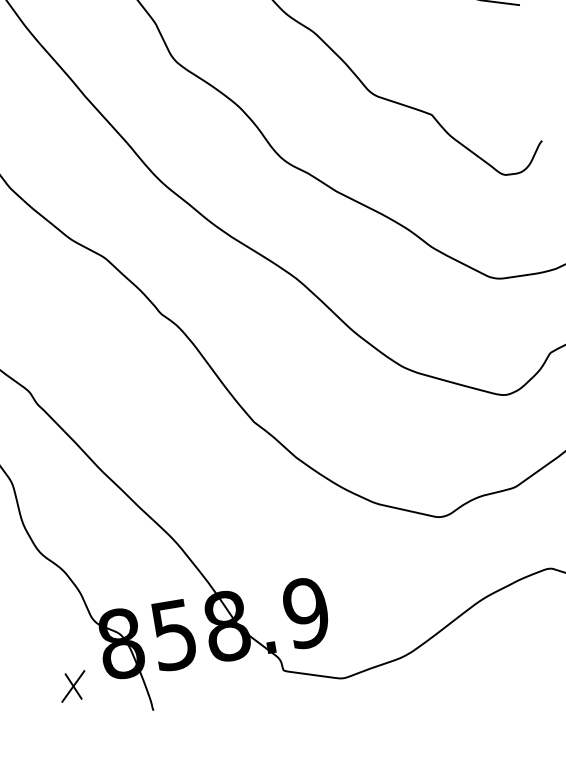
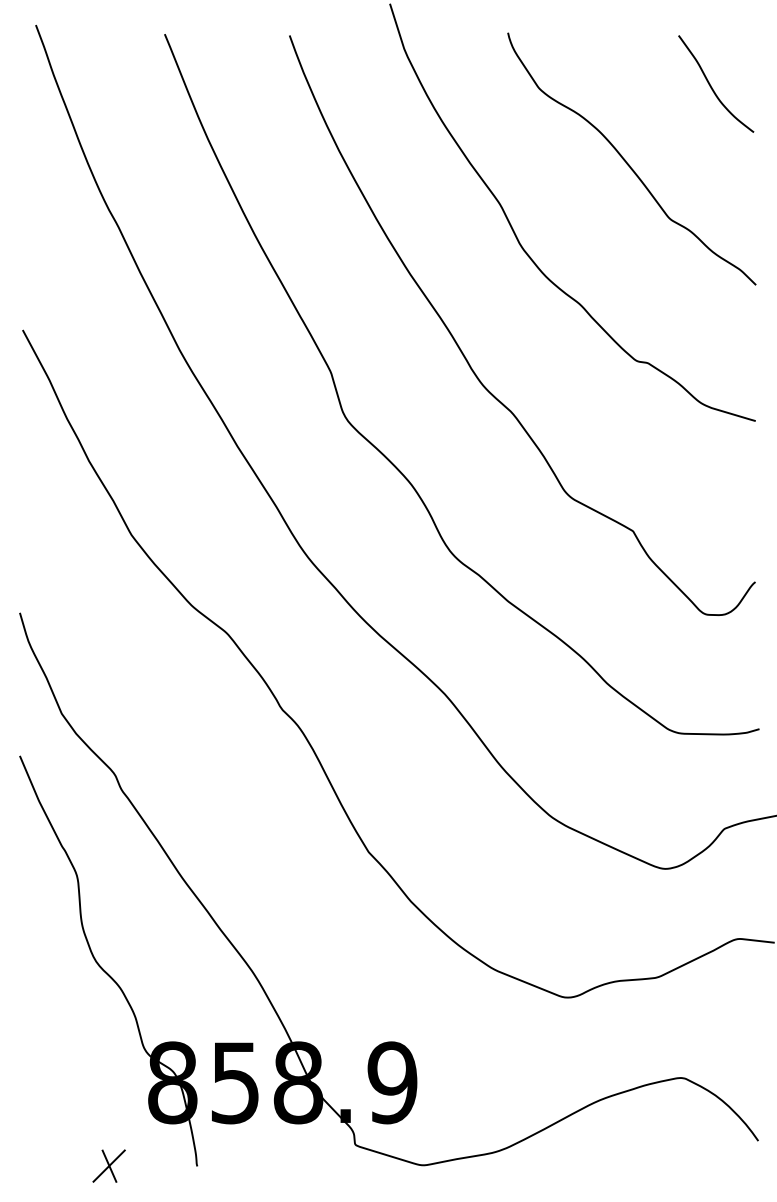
part: (72, 686) -> (108, 1165), moved

